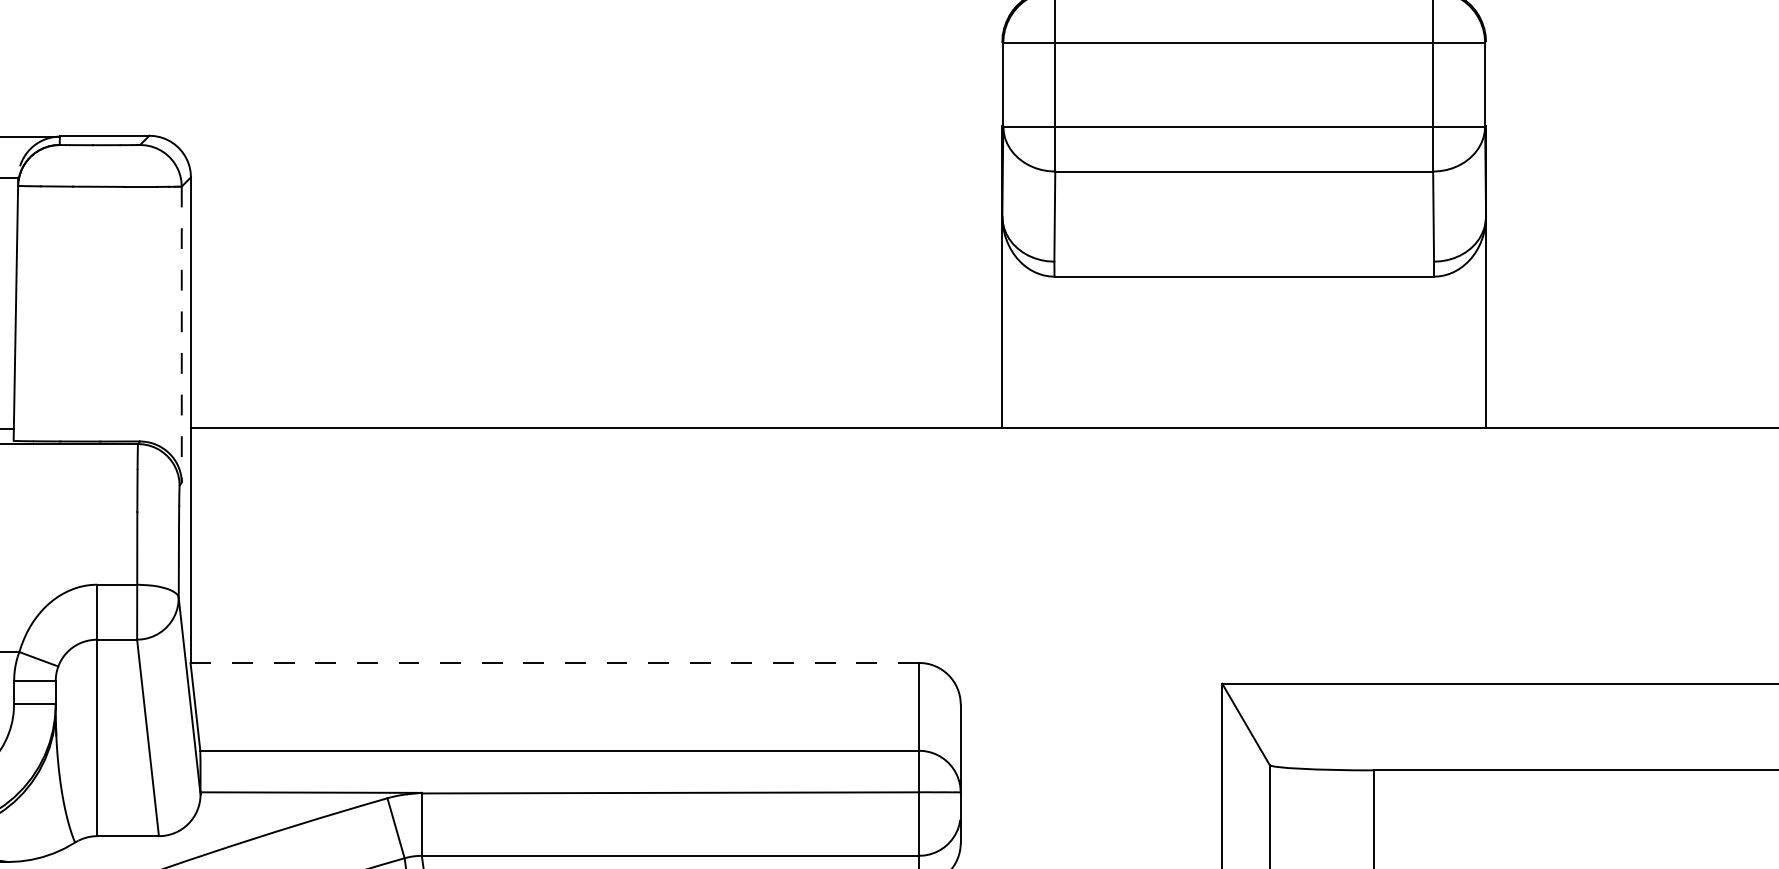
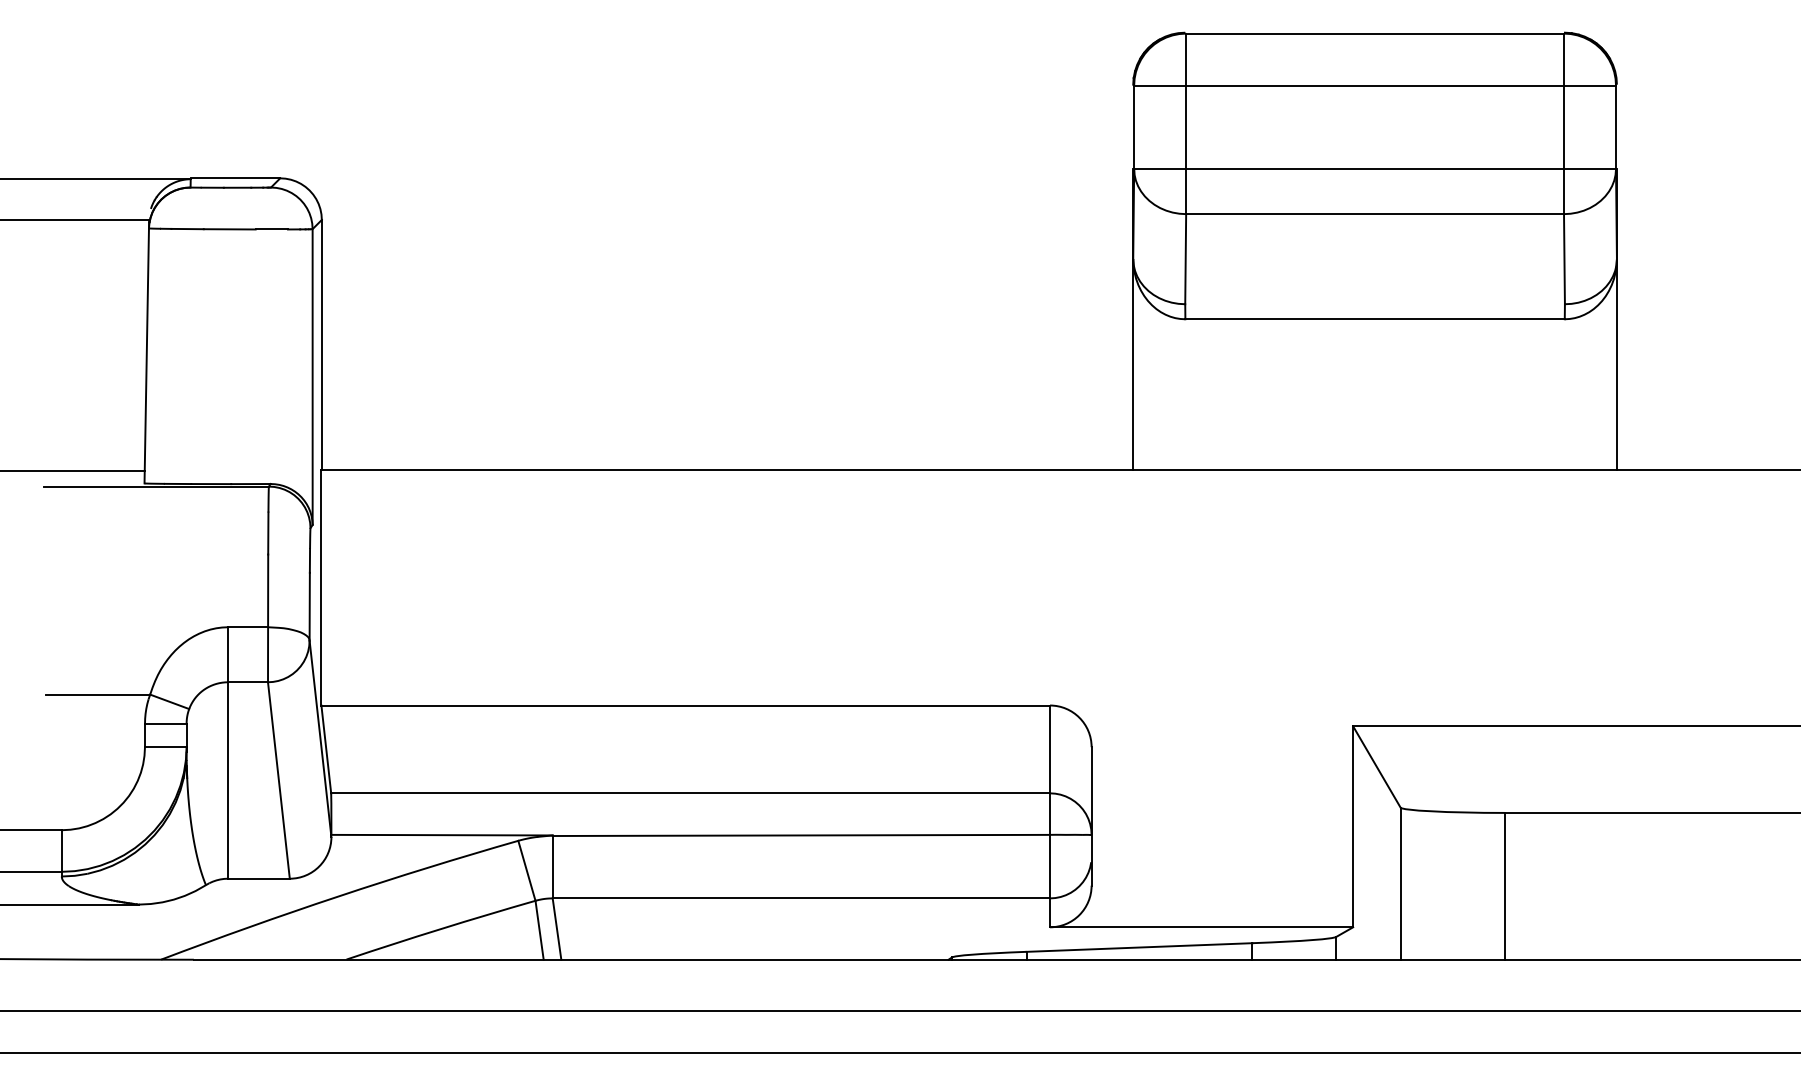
line: (181, 334) -> (312, 377), dashed -> solid
line: (555, 662) -> (686, 705), dashed -> solid

